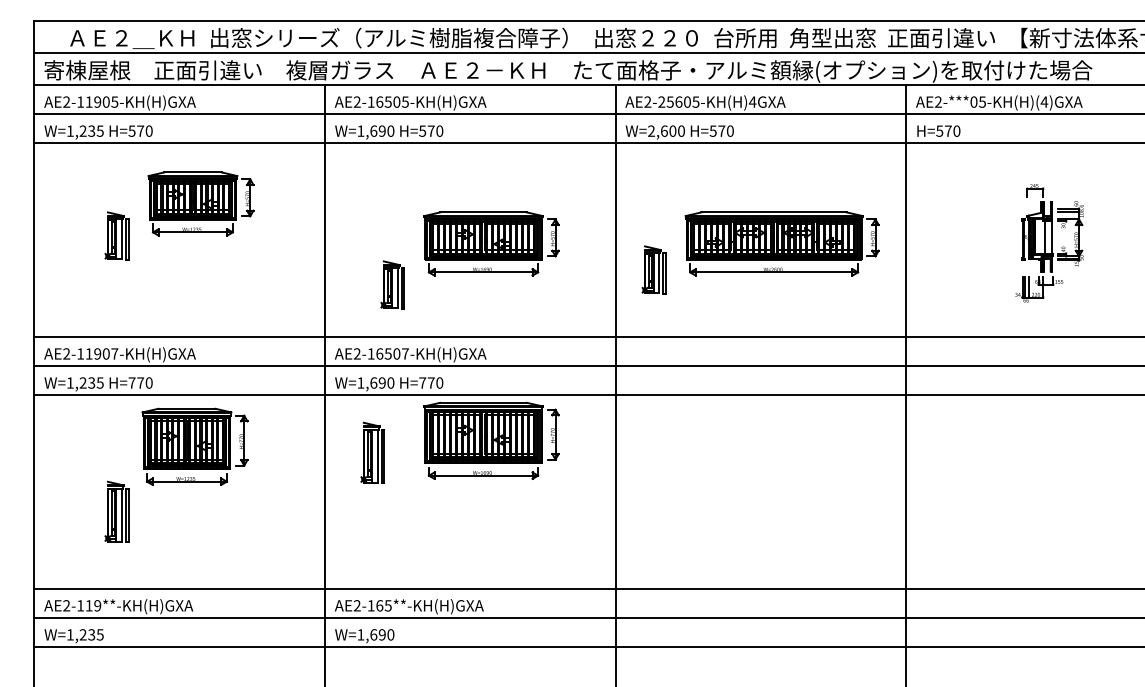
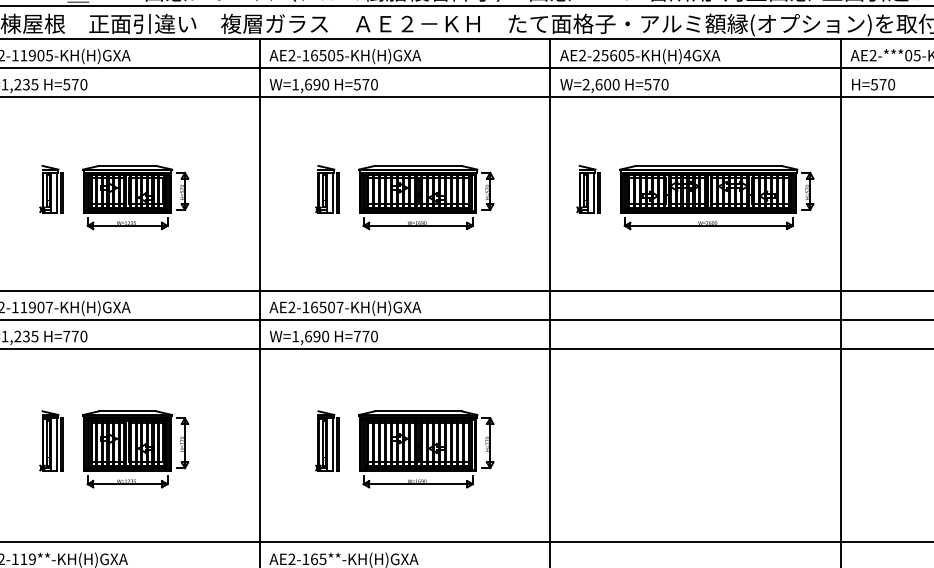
part: (200, 203) -> (135, 197), moved
part: (653, 269) -> (588, 189), moved
part: (392, 284) -> (327, 189), moved
part: (491, 440) -> (426, 449), moved
part: (194, 446) -> (135, 449), moved
part: (372, 452) -> (327, 441), moved
part: (116, 511) -> (51, 441), moved

